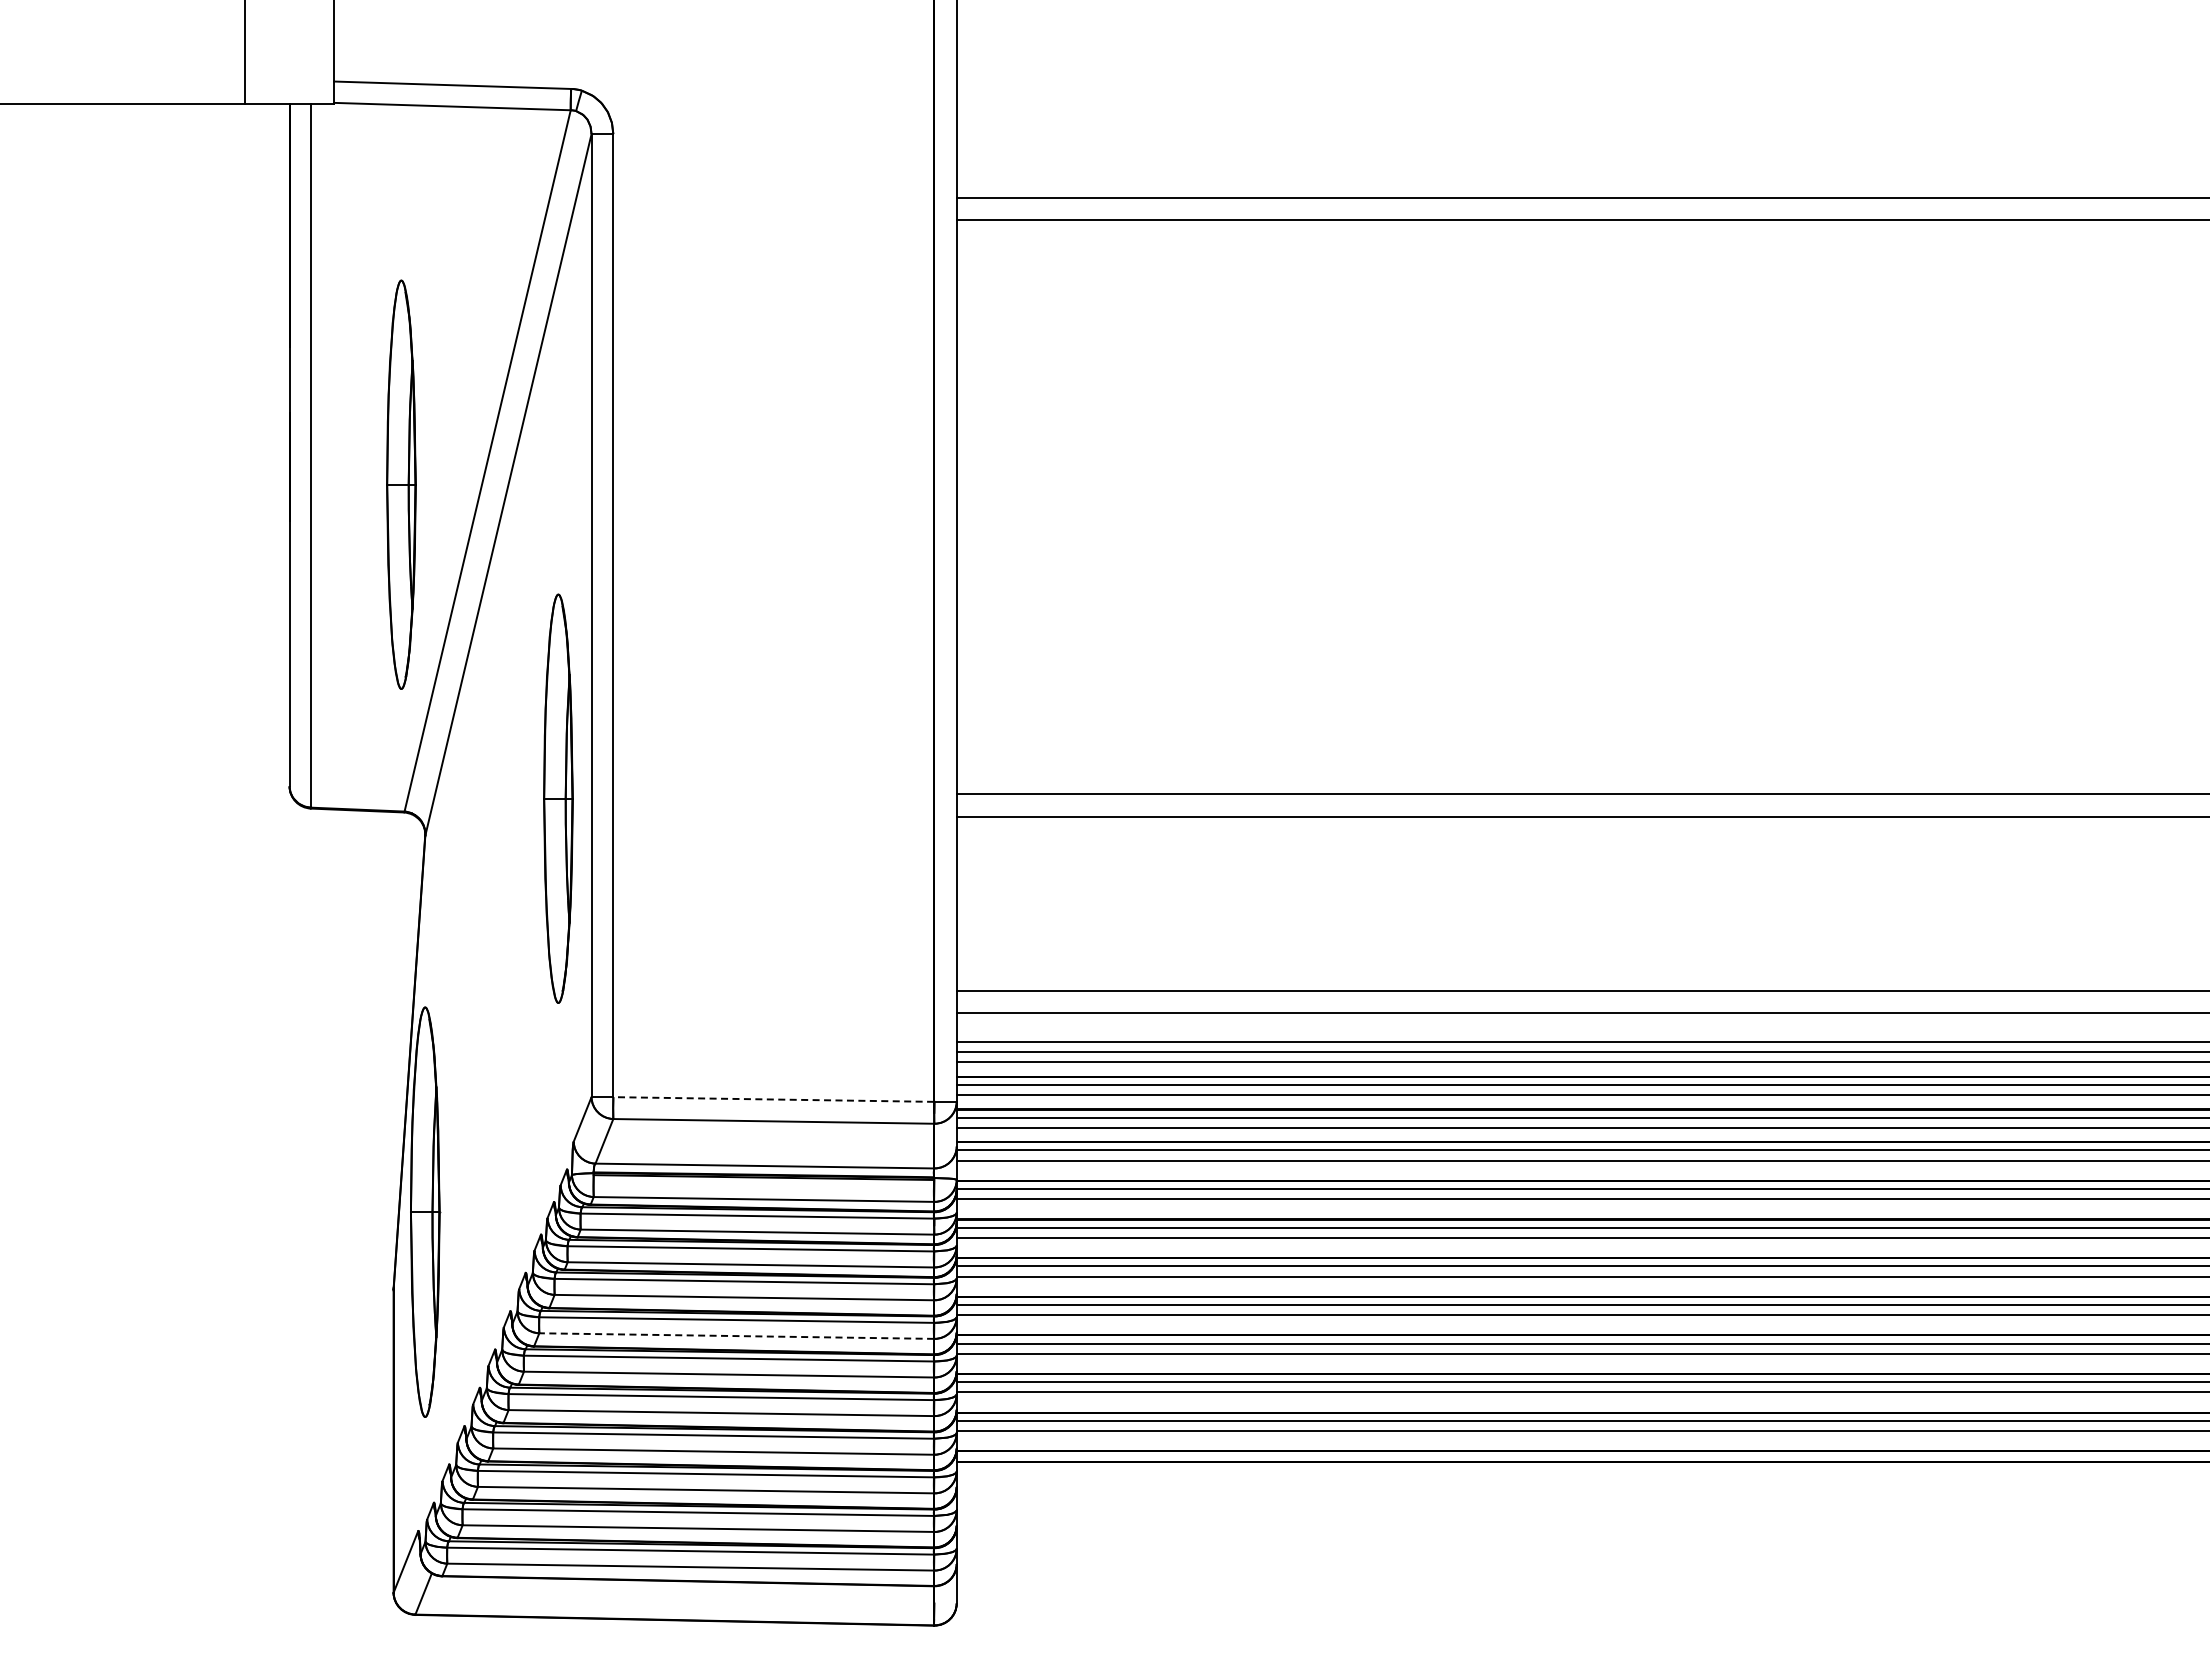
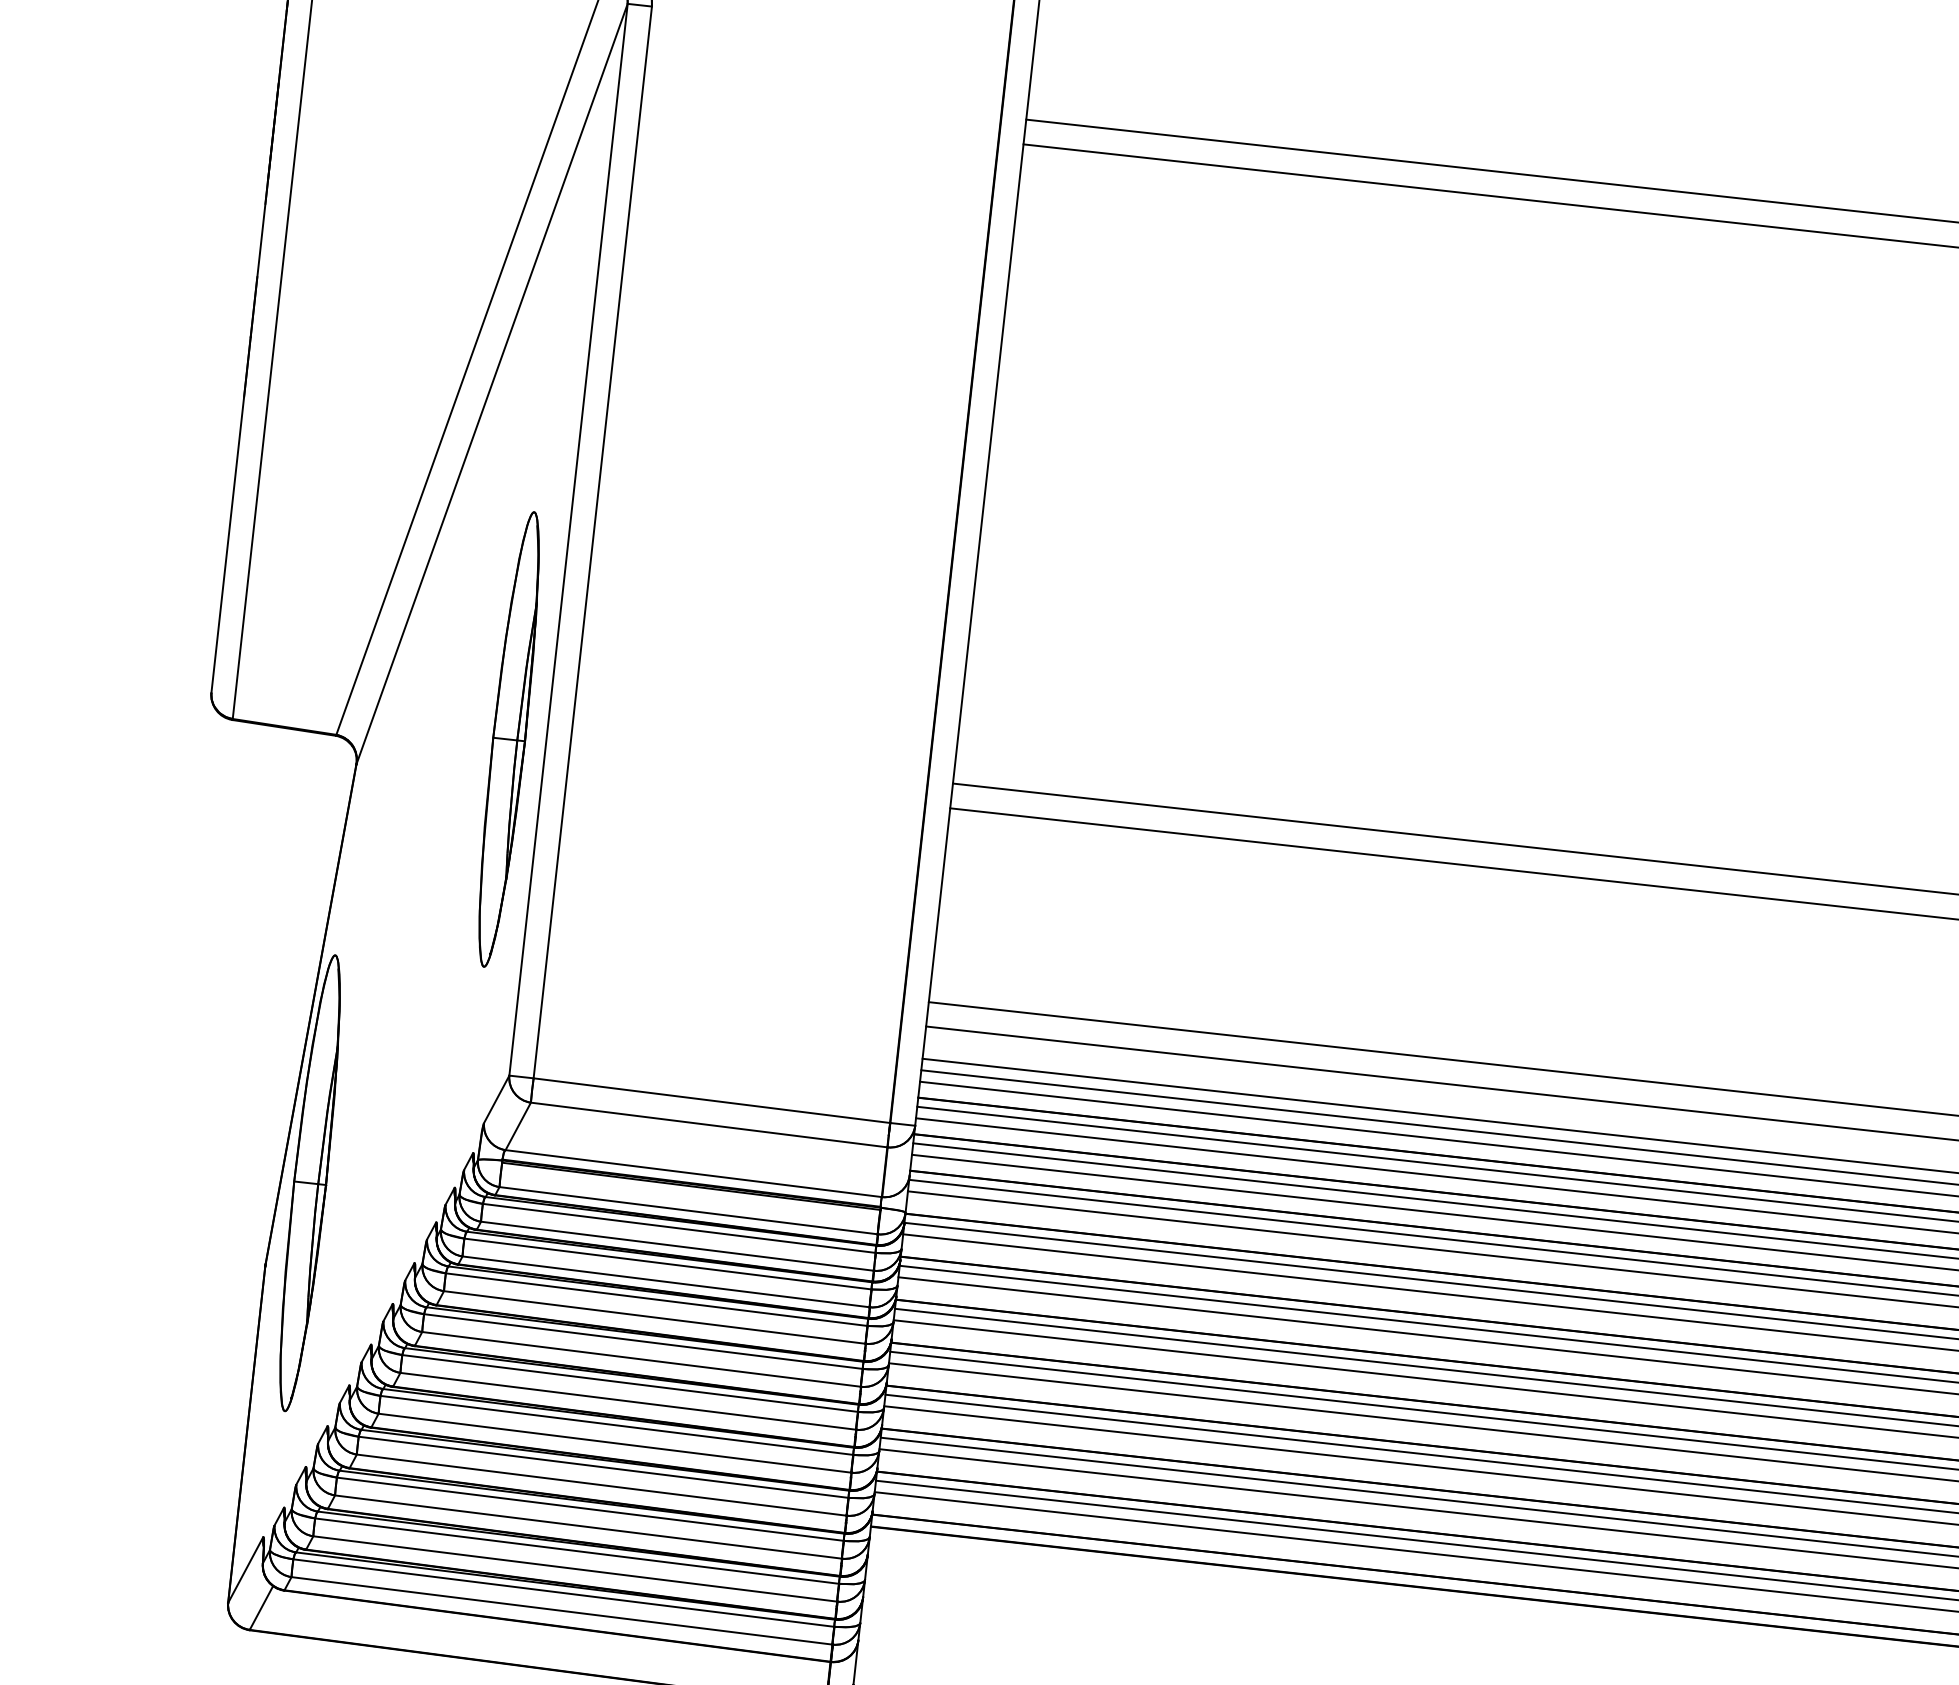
part: (401, 484) -> (373, 370), removed
line: (773, 1099) -> (711, 1100), dashed -> solid
line: (736, 1336) -> (641, 1359), dashed -> solid

